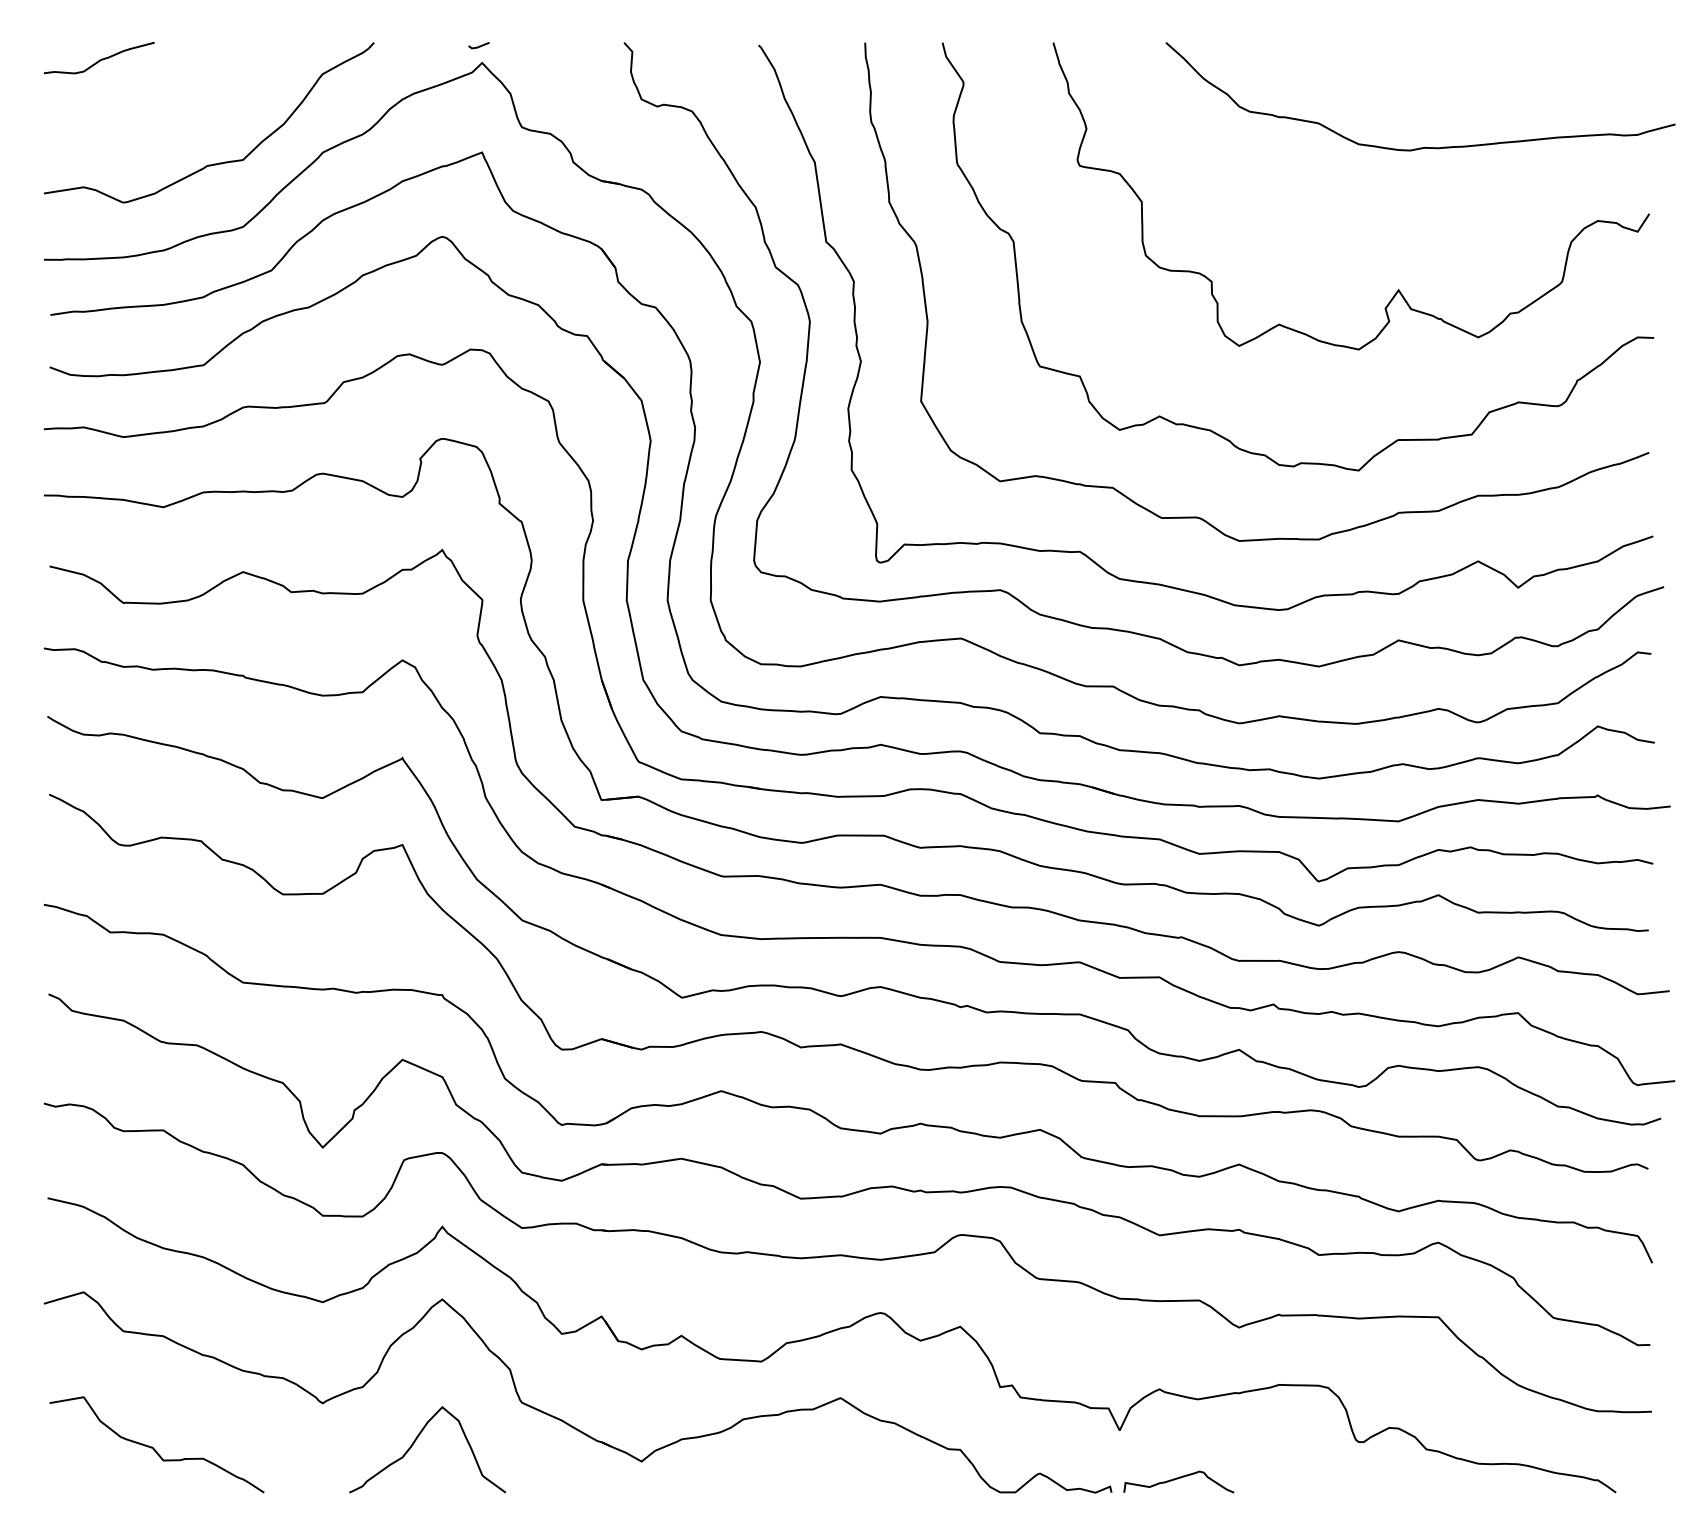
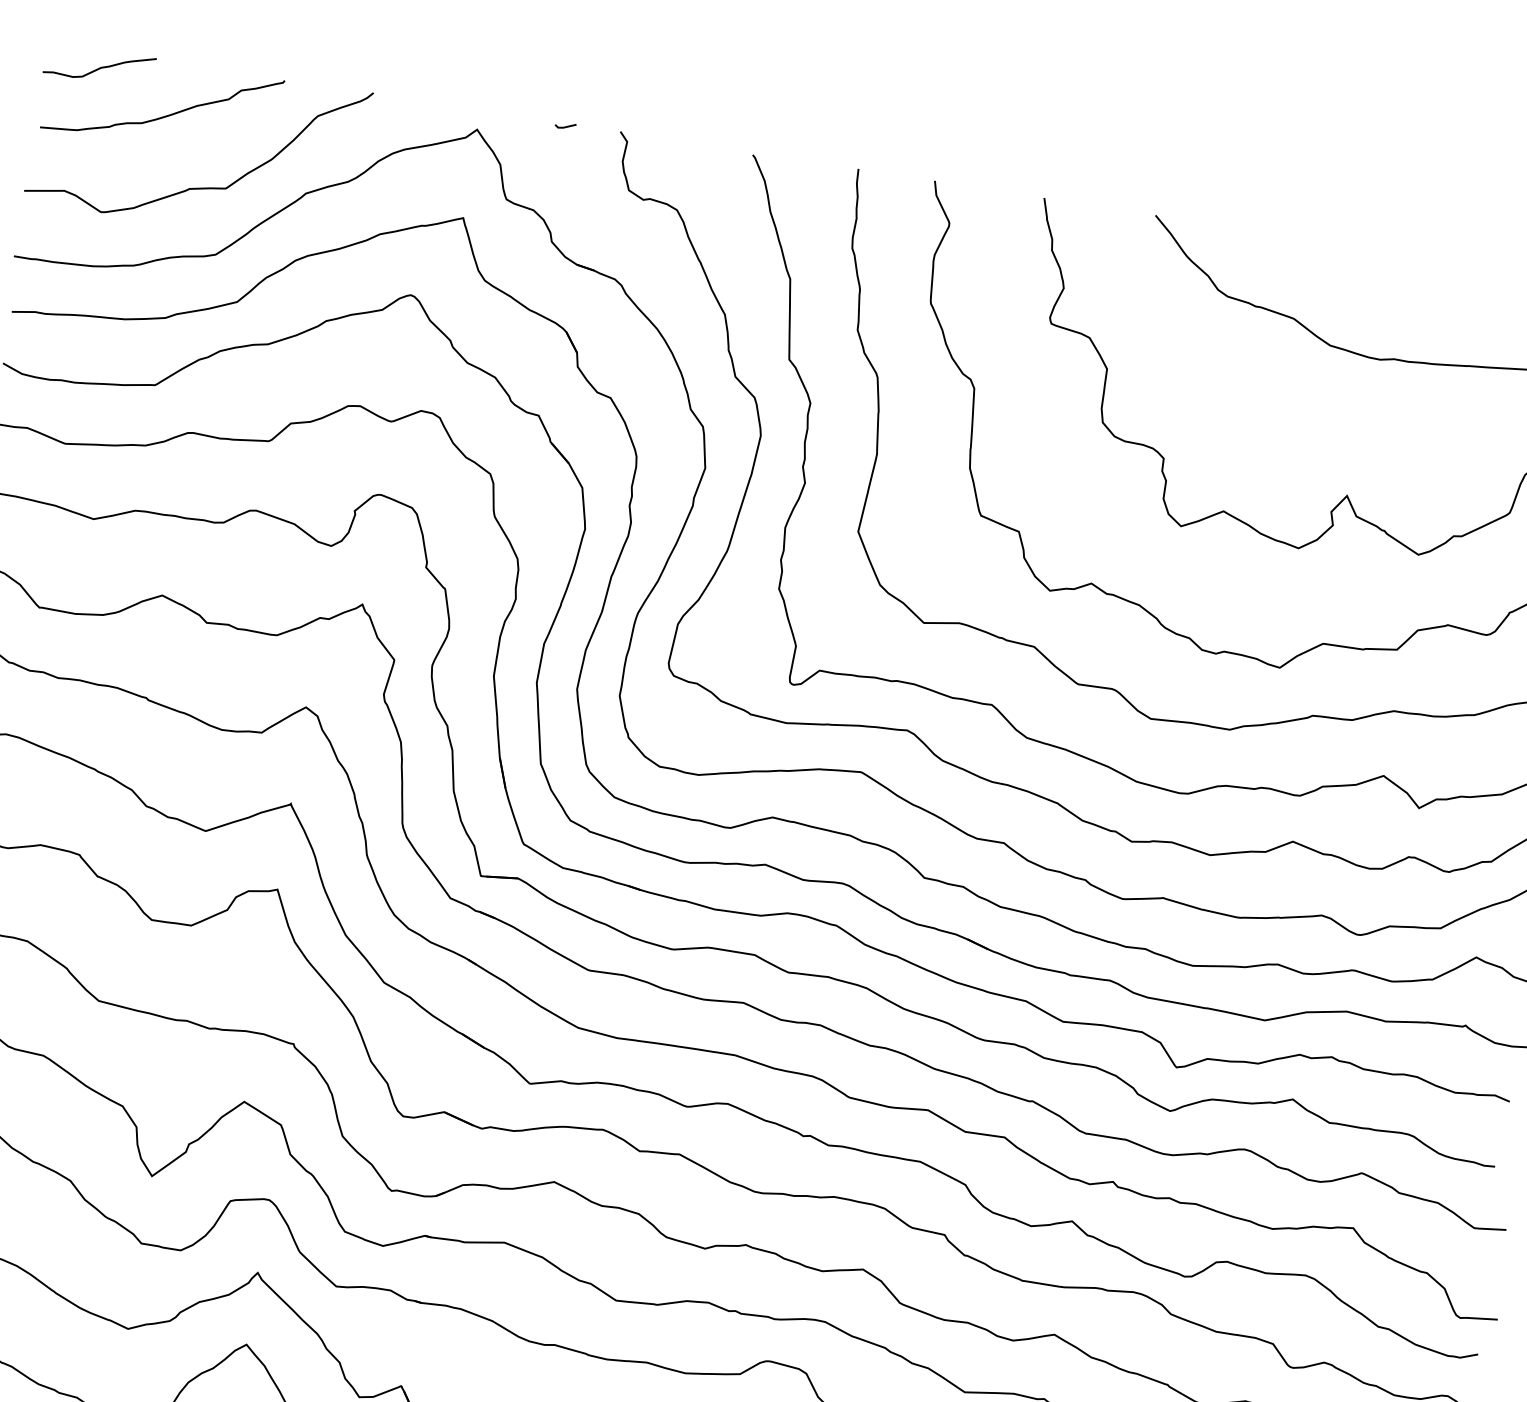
line: (479, 45) -> (566, 125), moved
curve: (171, 97) -> (164, 115), added

